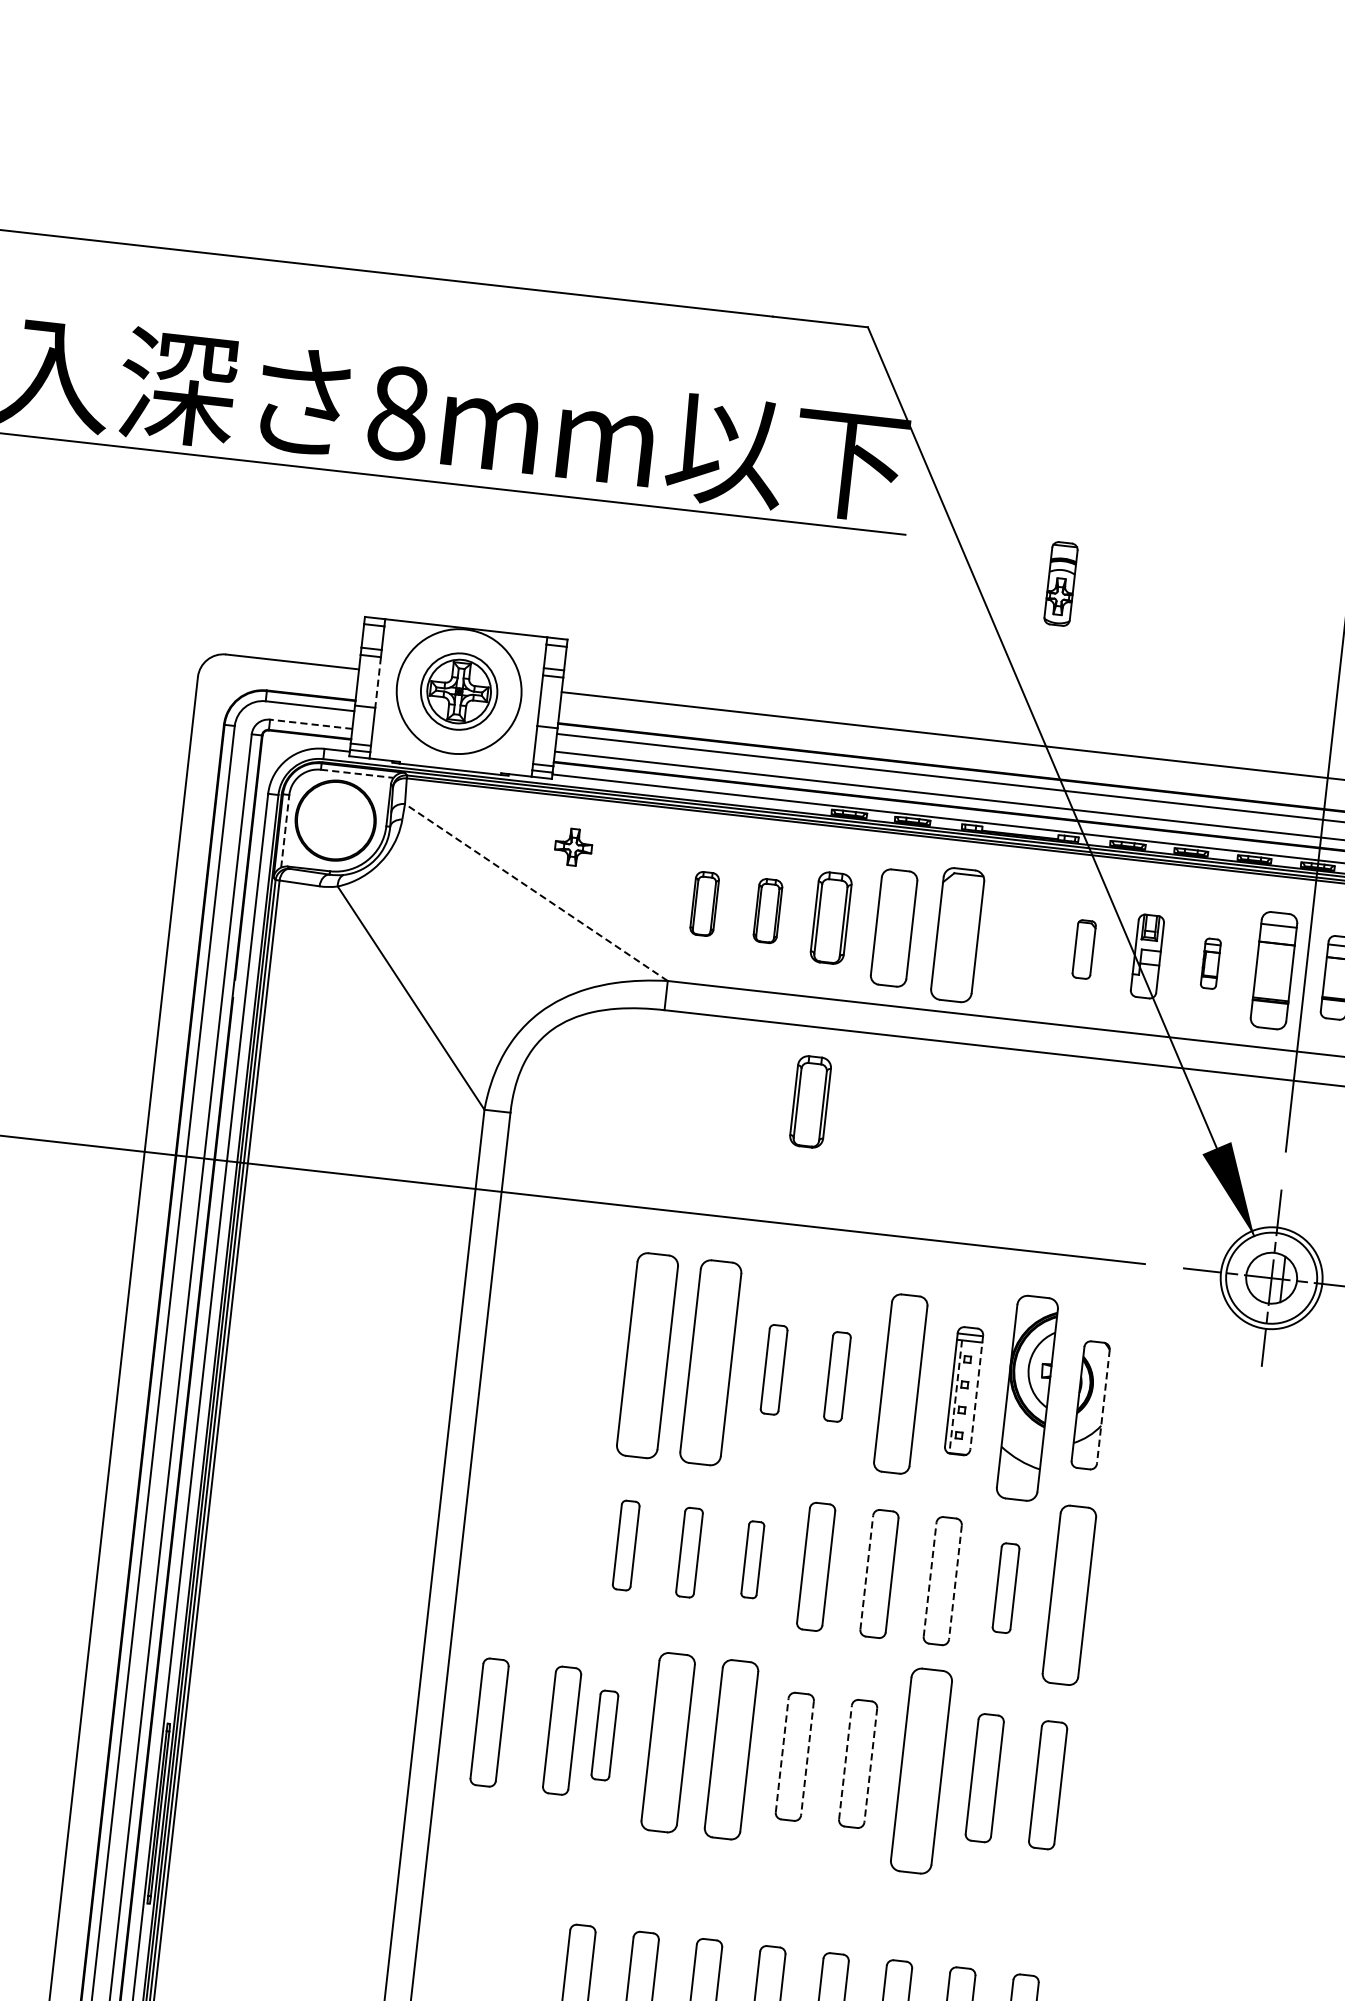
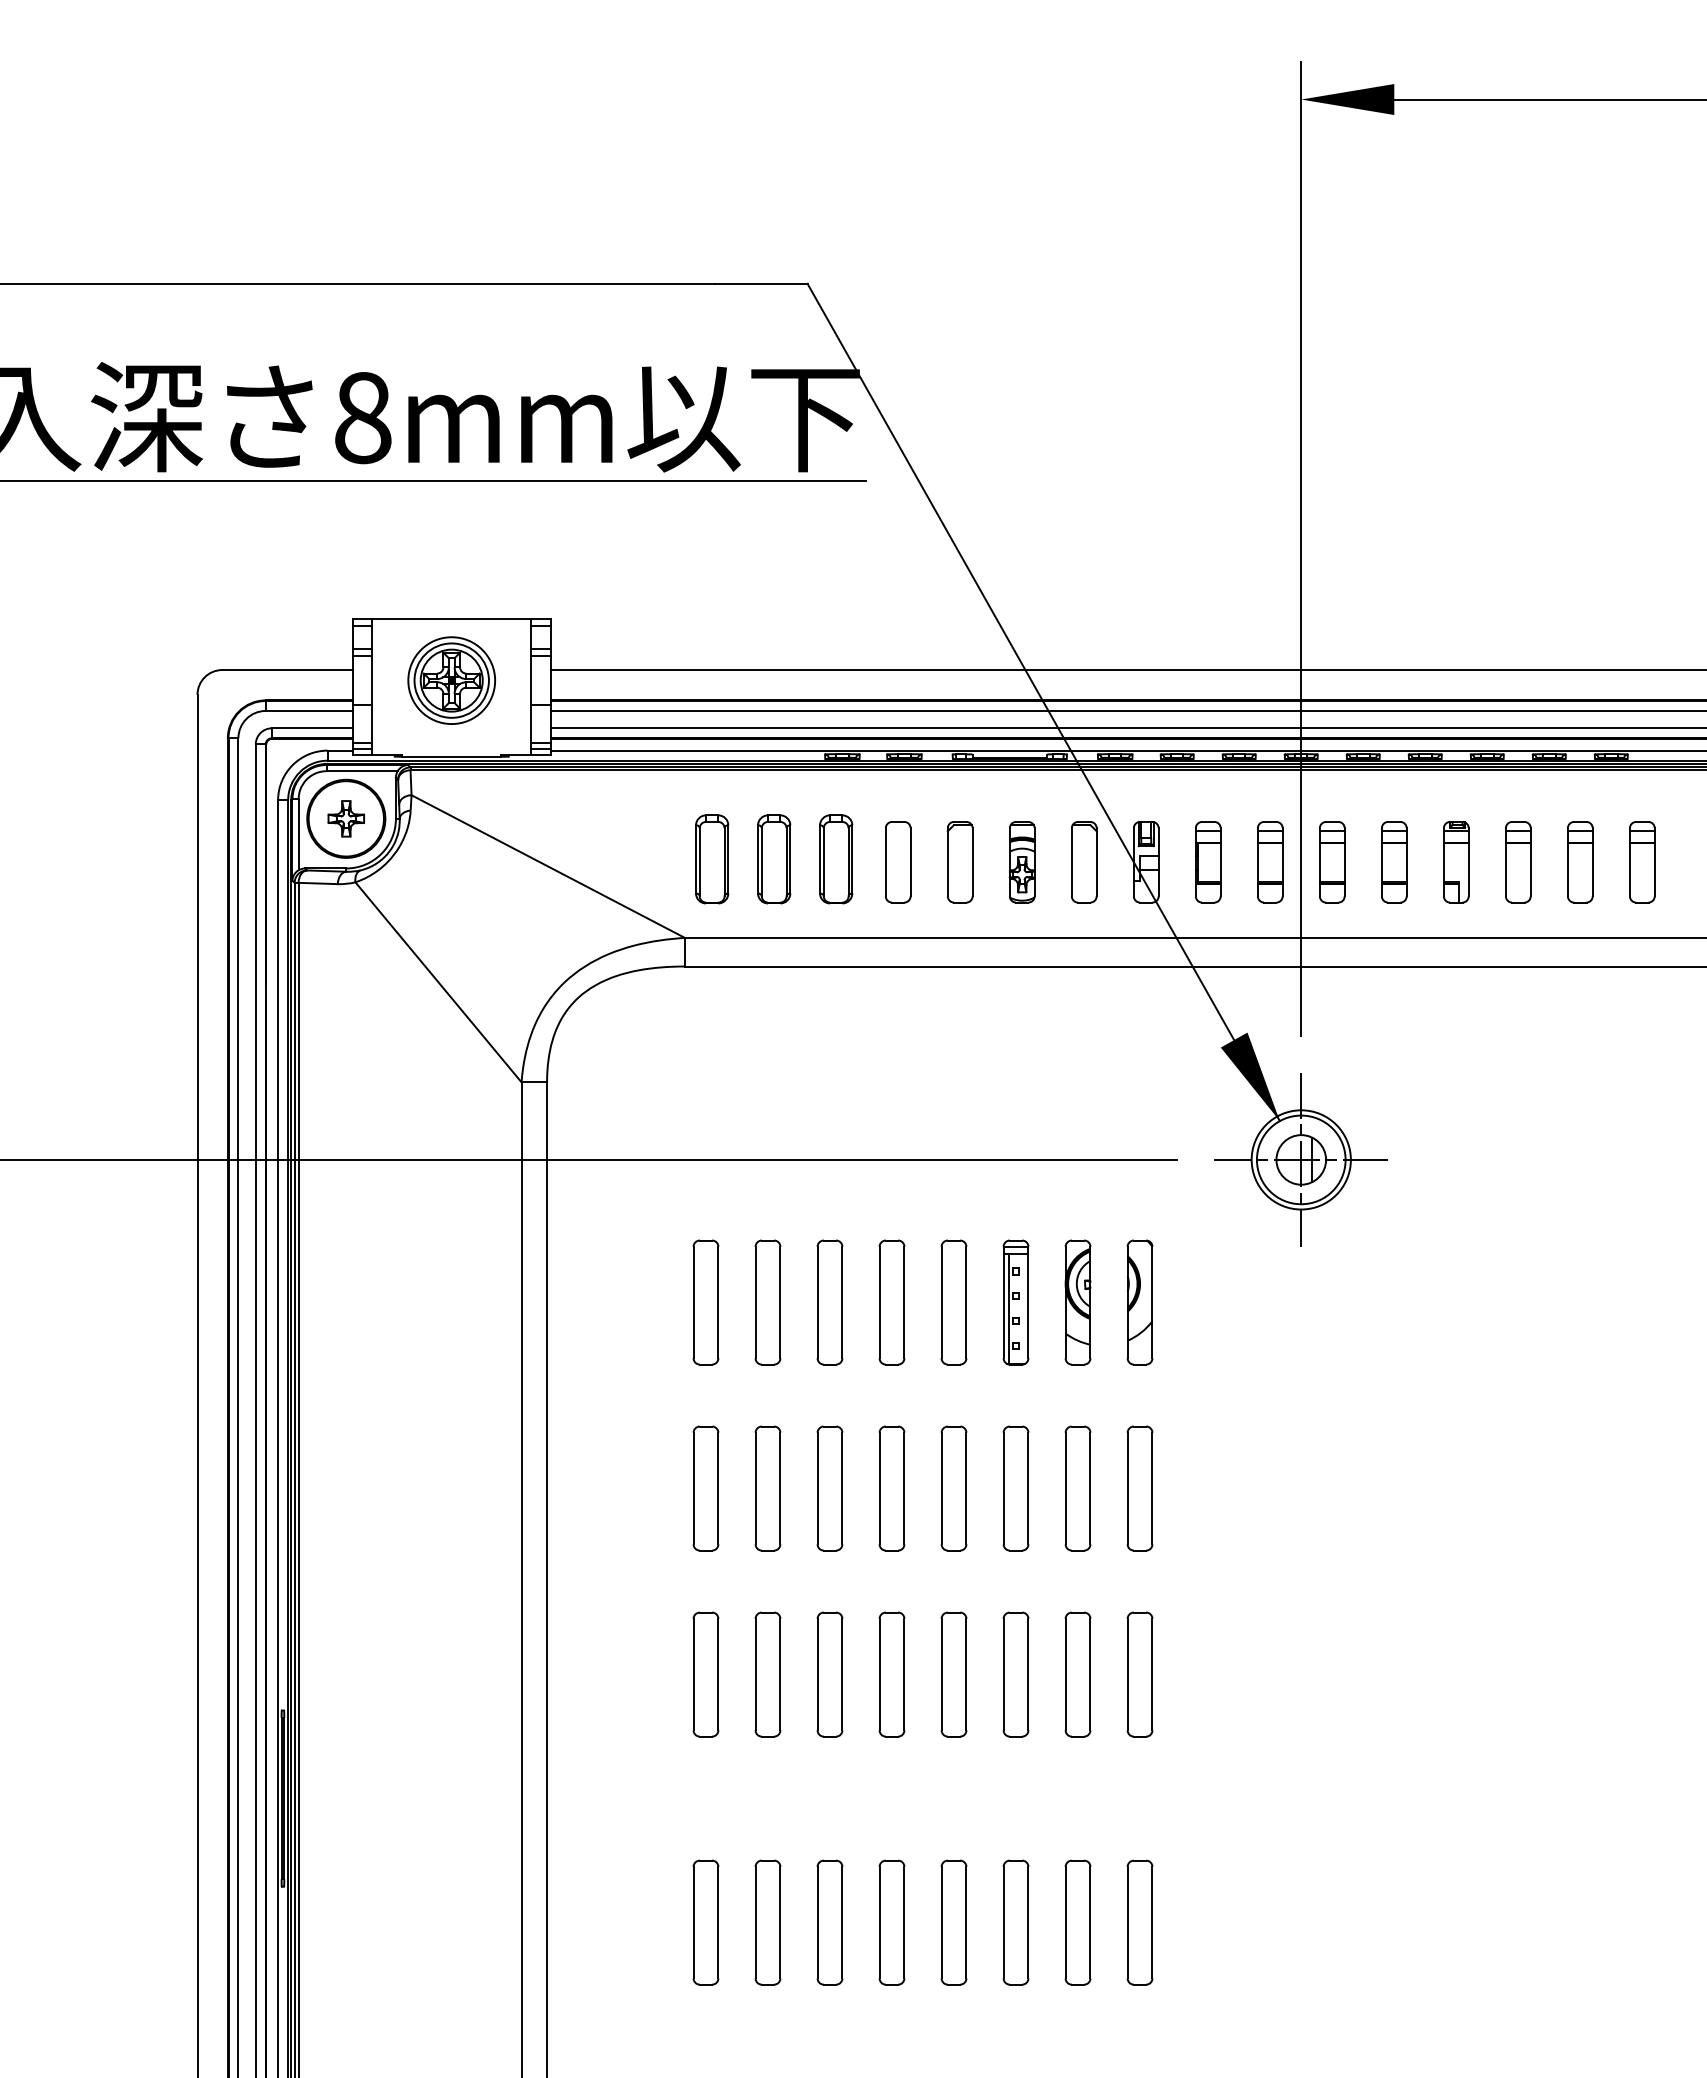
part: (1060, 584) -> (1021, 862), moved
line: (378, 682) -> (372, 680), dashed -> solid
circle: (458, 691) -> (451, 680), size x0.71
line: (310, 724) -> (311, 728), dashed -> solid
line: (357, 774) -> (362, 771), dashed -> solid
line: (285, 831) -> (298, 834), dashed -> solid
part: (573, 846) -> (346, 818), moved
line: (535, 892) -> (547, 866), dashed -> solid
part: (704, 904) -> (712, 859), size x1.43
part: (768, 911) -> (774, 859), size x1.43
part: (894, 928) -> (898, 862), size x0.71
part: (956, 935) -> (959, 862), size x0.62
part: (1084, 949) -> (1084, 862), size x1.43
part: (1210, 963) -> (1208, 862), size x1.67
part: (1274, 971) -> (1270, 862), size x0.71
part: (810, 1102) -> (836, 1039), removed
part: (647, 1355) -> (705, 1302), size x0.62
part: (710, 1362) -> (767, 1302), size x0.62
part: (773, 1369) -> (829, 1302), size x1.43
part: (836, 1376) -> (891, 1302), size x1.43
part: (900, 1383) -> (953, 1302), size x0.71
line: (976, 1392) -> (1028, 1302), dashed -> solid
line: (955, 1397) -> (1008, 1309), dashed -> solid
part: (1026, 1398) -> (1077, 1302), size x0.62
line: (1103, 1406) -> (1152, 1302), dashed -> solid
part: (625, 1545) -> (705, 1488), size x1.43
part: (689, 1552) -> (767, 1488), size x1.43
part: (752, 1559) -> (829, 1488), size x1.67
line: (866, 1572) -> (941, 1488), dashed -> solid
line: (929, 1579) -> (1003, 1488), dashed -> solid
line: (955, 1582) -> (1028, 1488), dashed -> solid
part: (1005, 1588) -> (1077, 1488), size x1.43
part: (1068, 1595) -> (1139, 1488), size x0.71
part: (489, 1722) -> (592, 1674), removed
part: (561, 1730) -> (663, 1674), removed
part: (604, 1735) -> (705, 1674), size x1.43
part: (667, 1742) -> (767, 1674), size x0.71
part: (731, 1749) -> (829, 1674), size x0.71
line: (782, 1755) -> (879, 1674), dashed -> solid
line: (807, 1758) -> (904, 1674), dashed -> solid
line: (845, 1762) -> (941, 1674), dashed -> solid
line: (870, 1765) -> (966, 1674), dashed -> solid
part: (920, 1770) -> (1015, 1674), size x0.62

